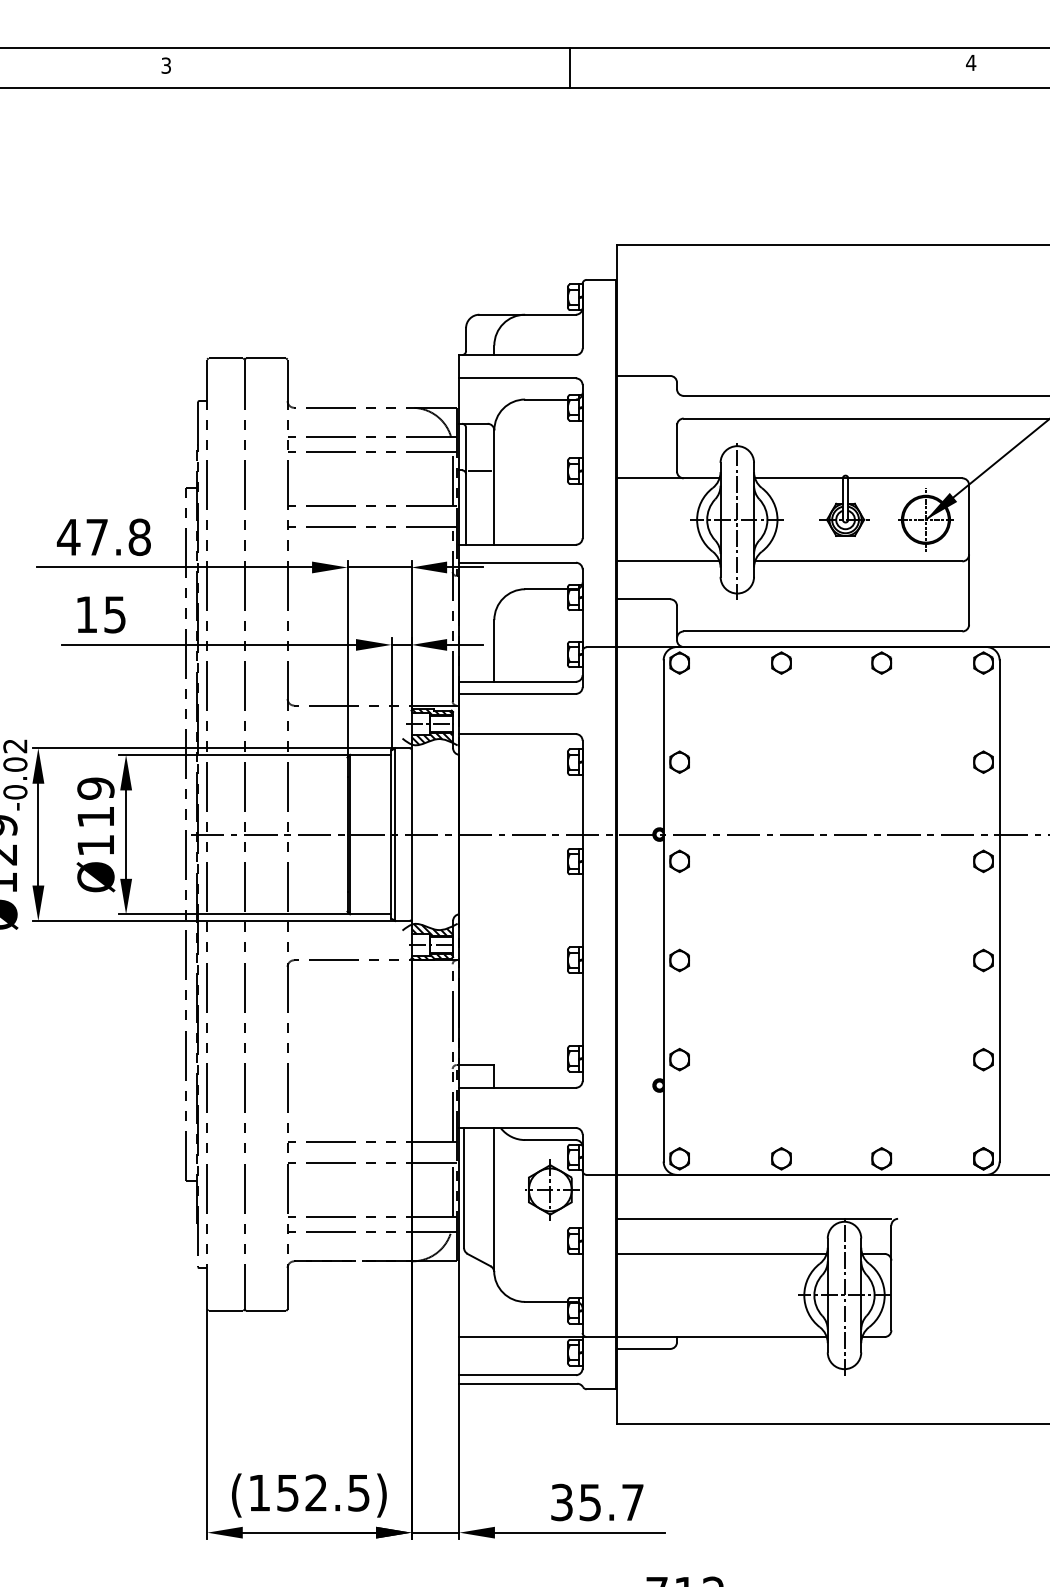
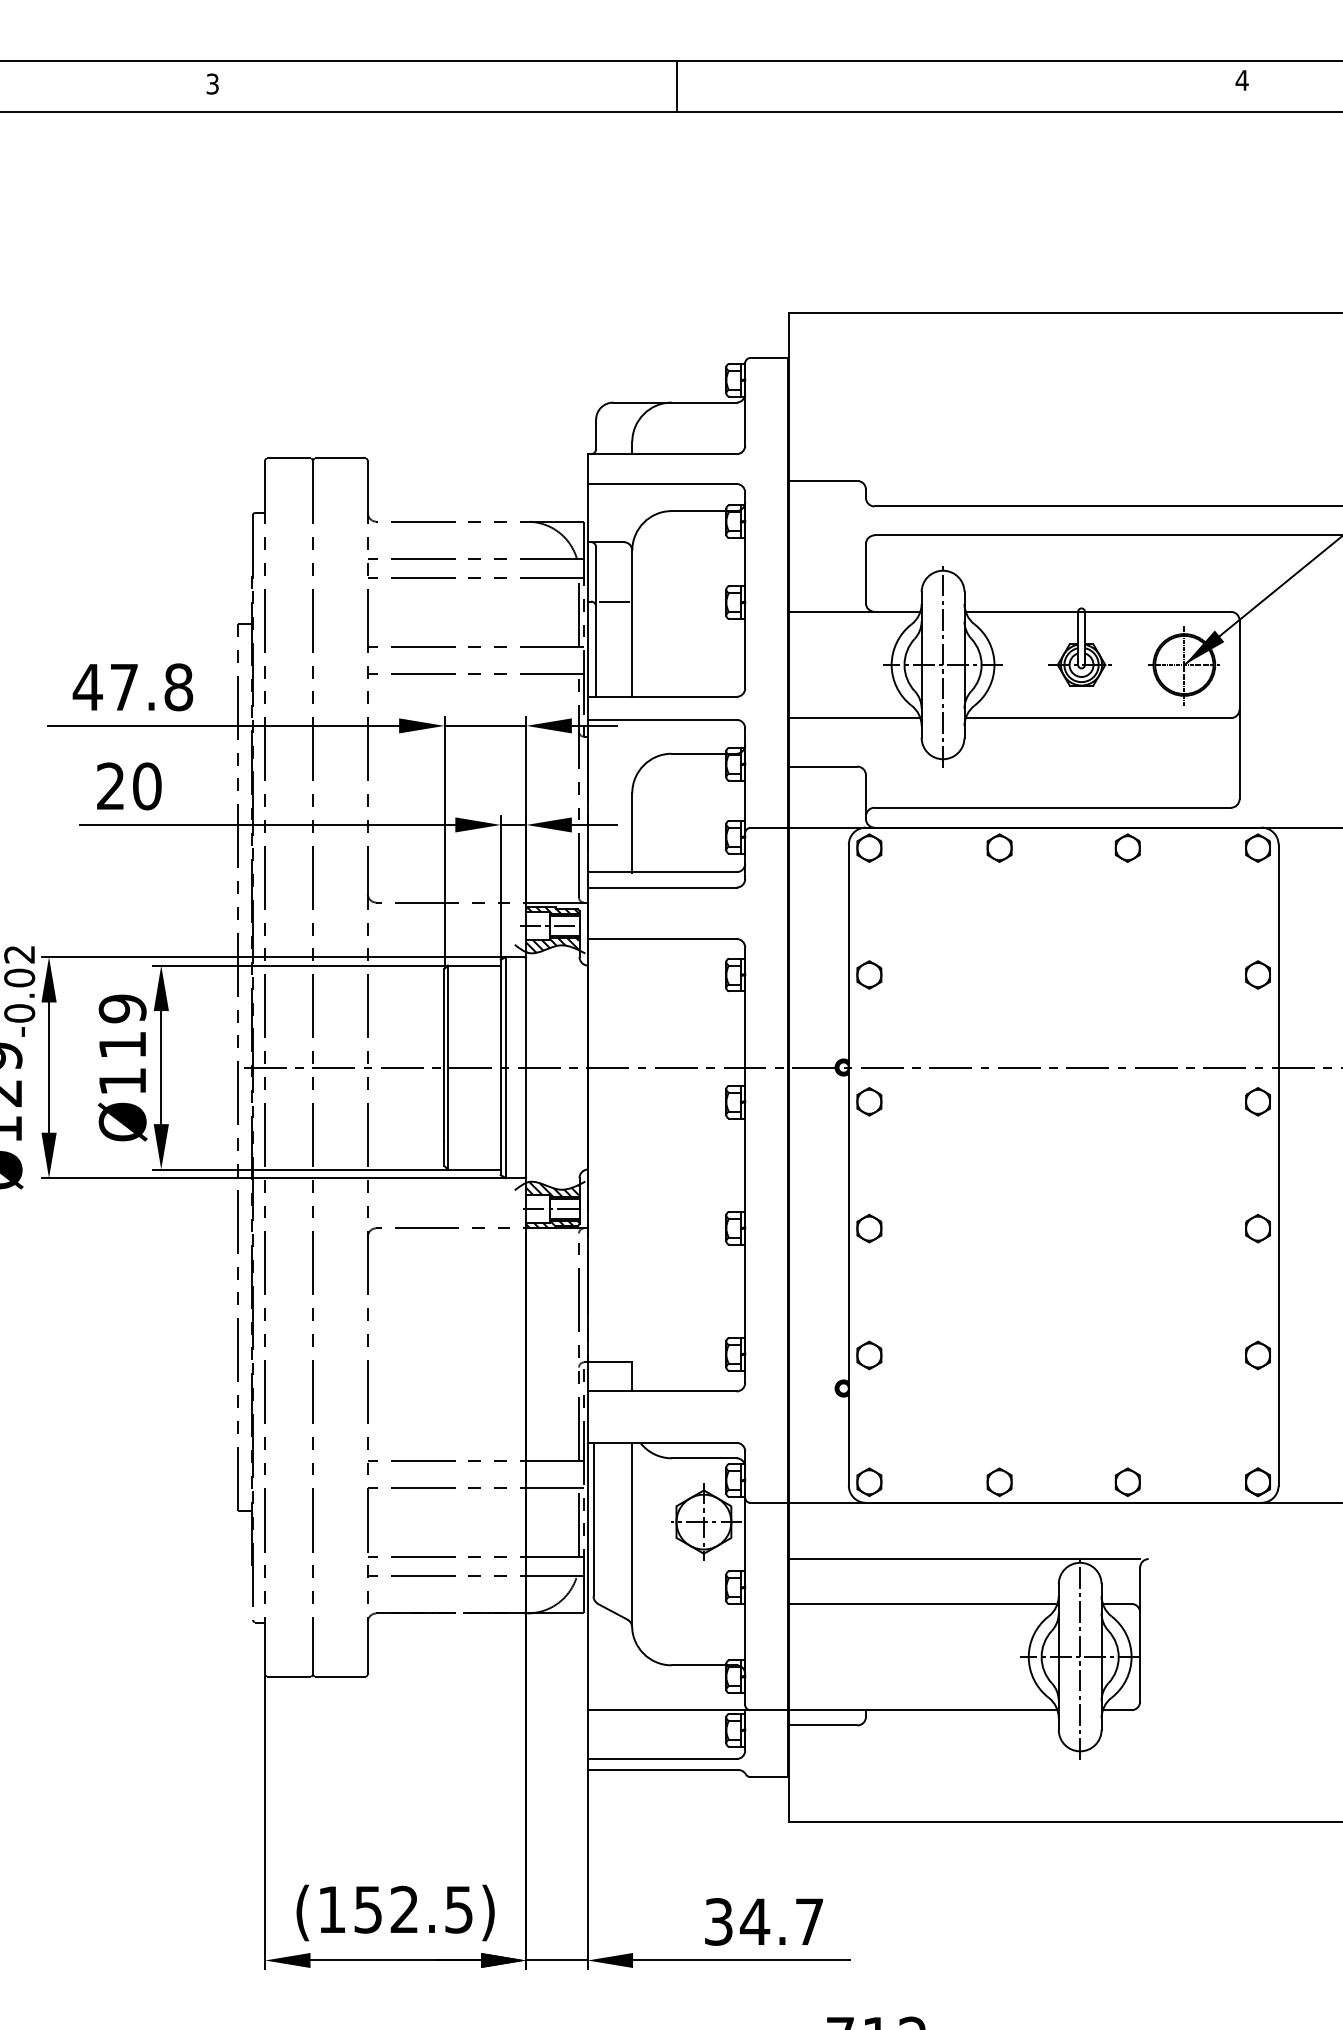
line: (570, 67) -> (677, 86), moved
text: (101, 614) -> (129, 786), 15 -> 20
text: (590, 1502) -> (755, 1921), 35.7 -> 34.7

